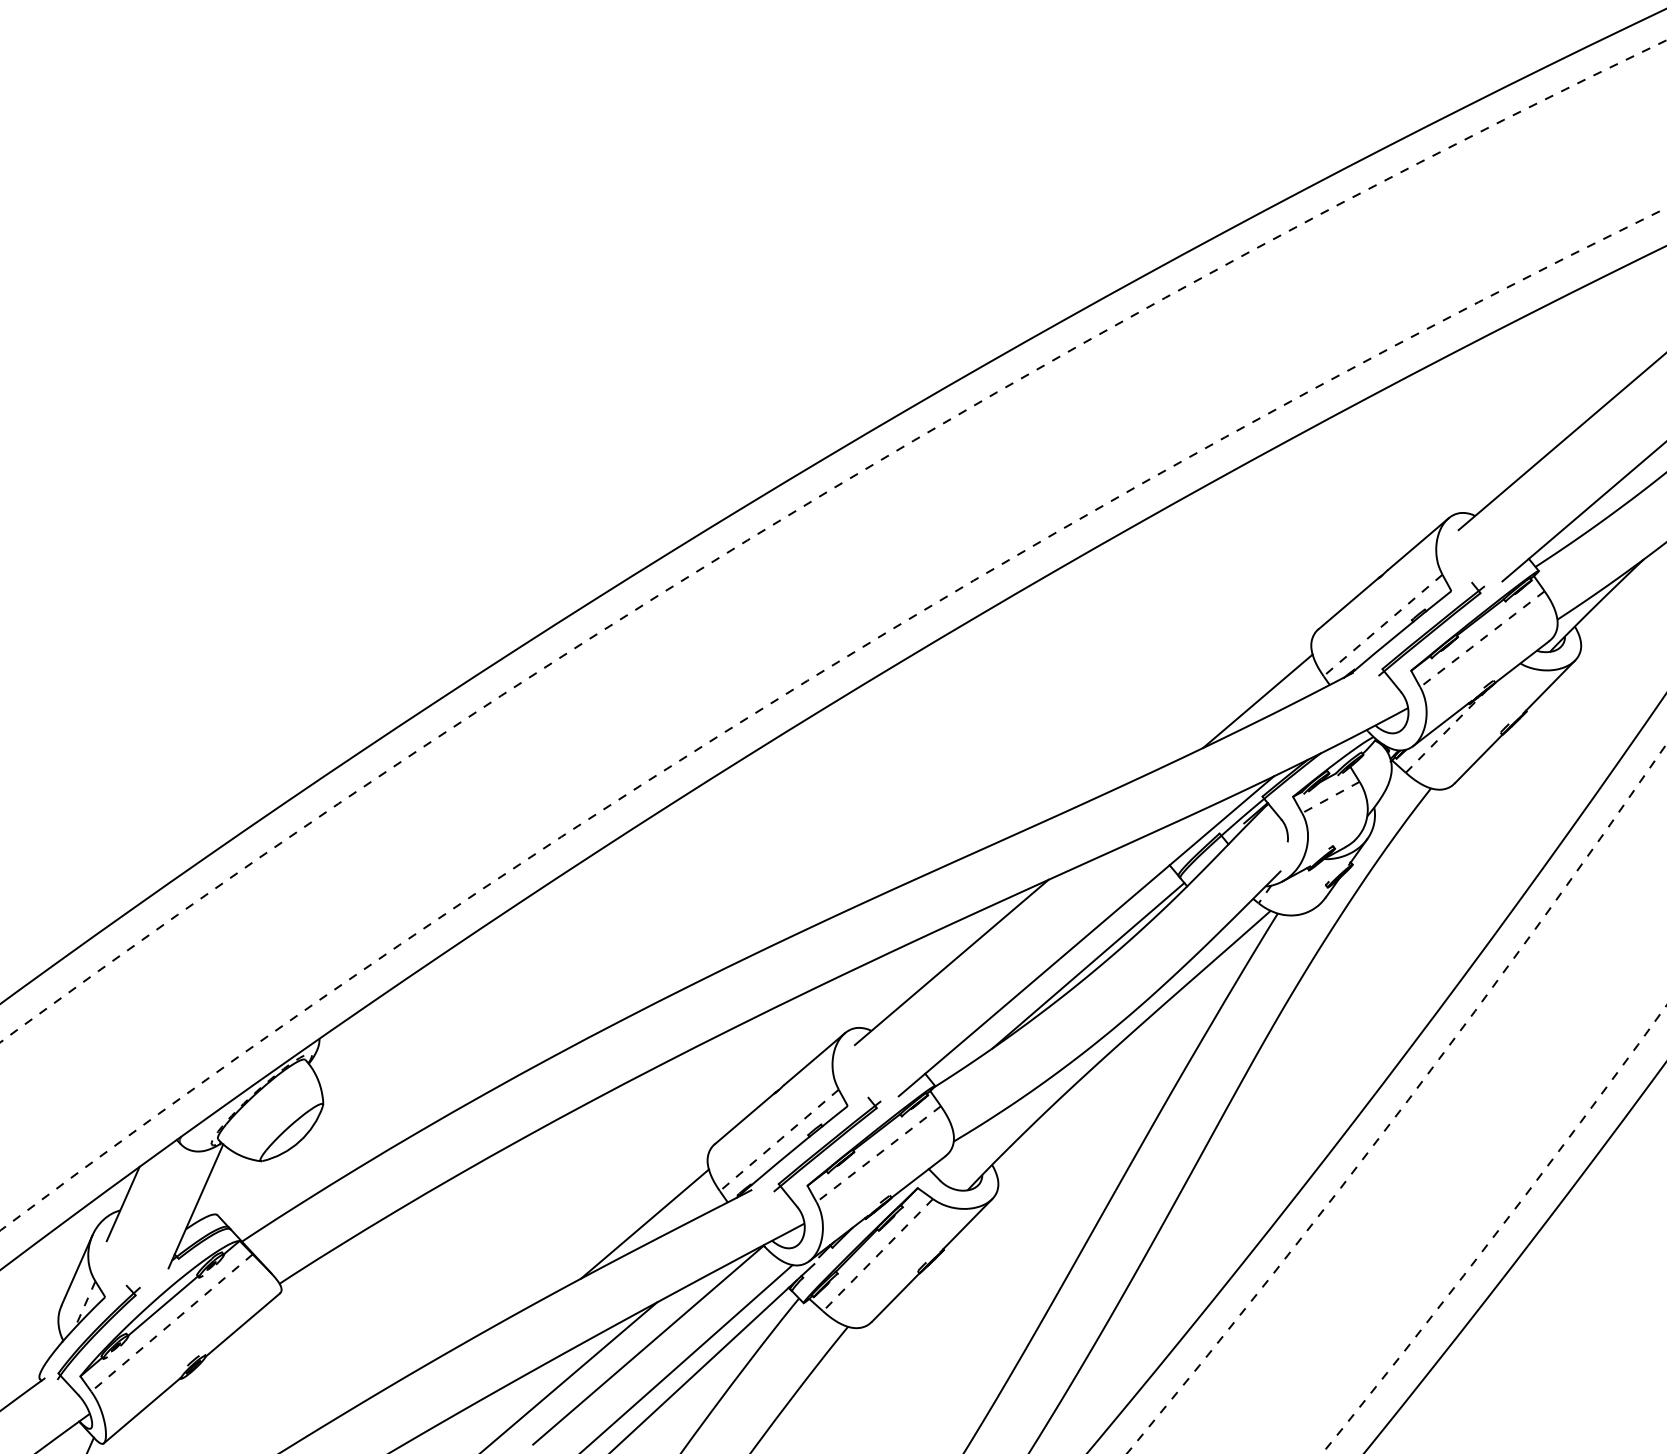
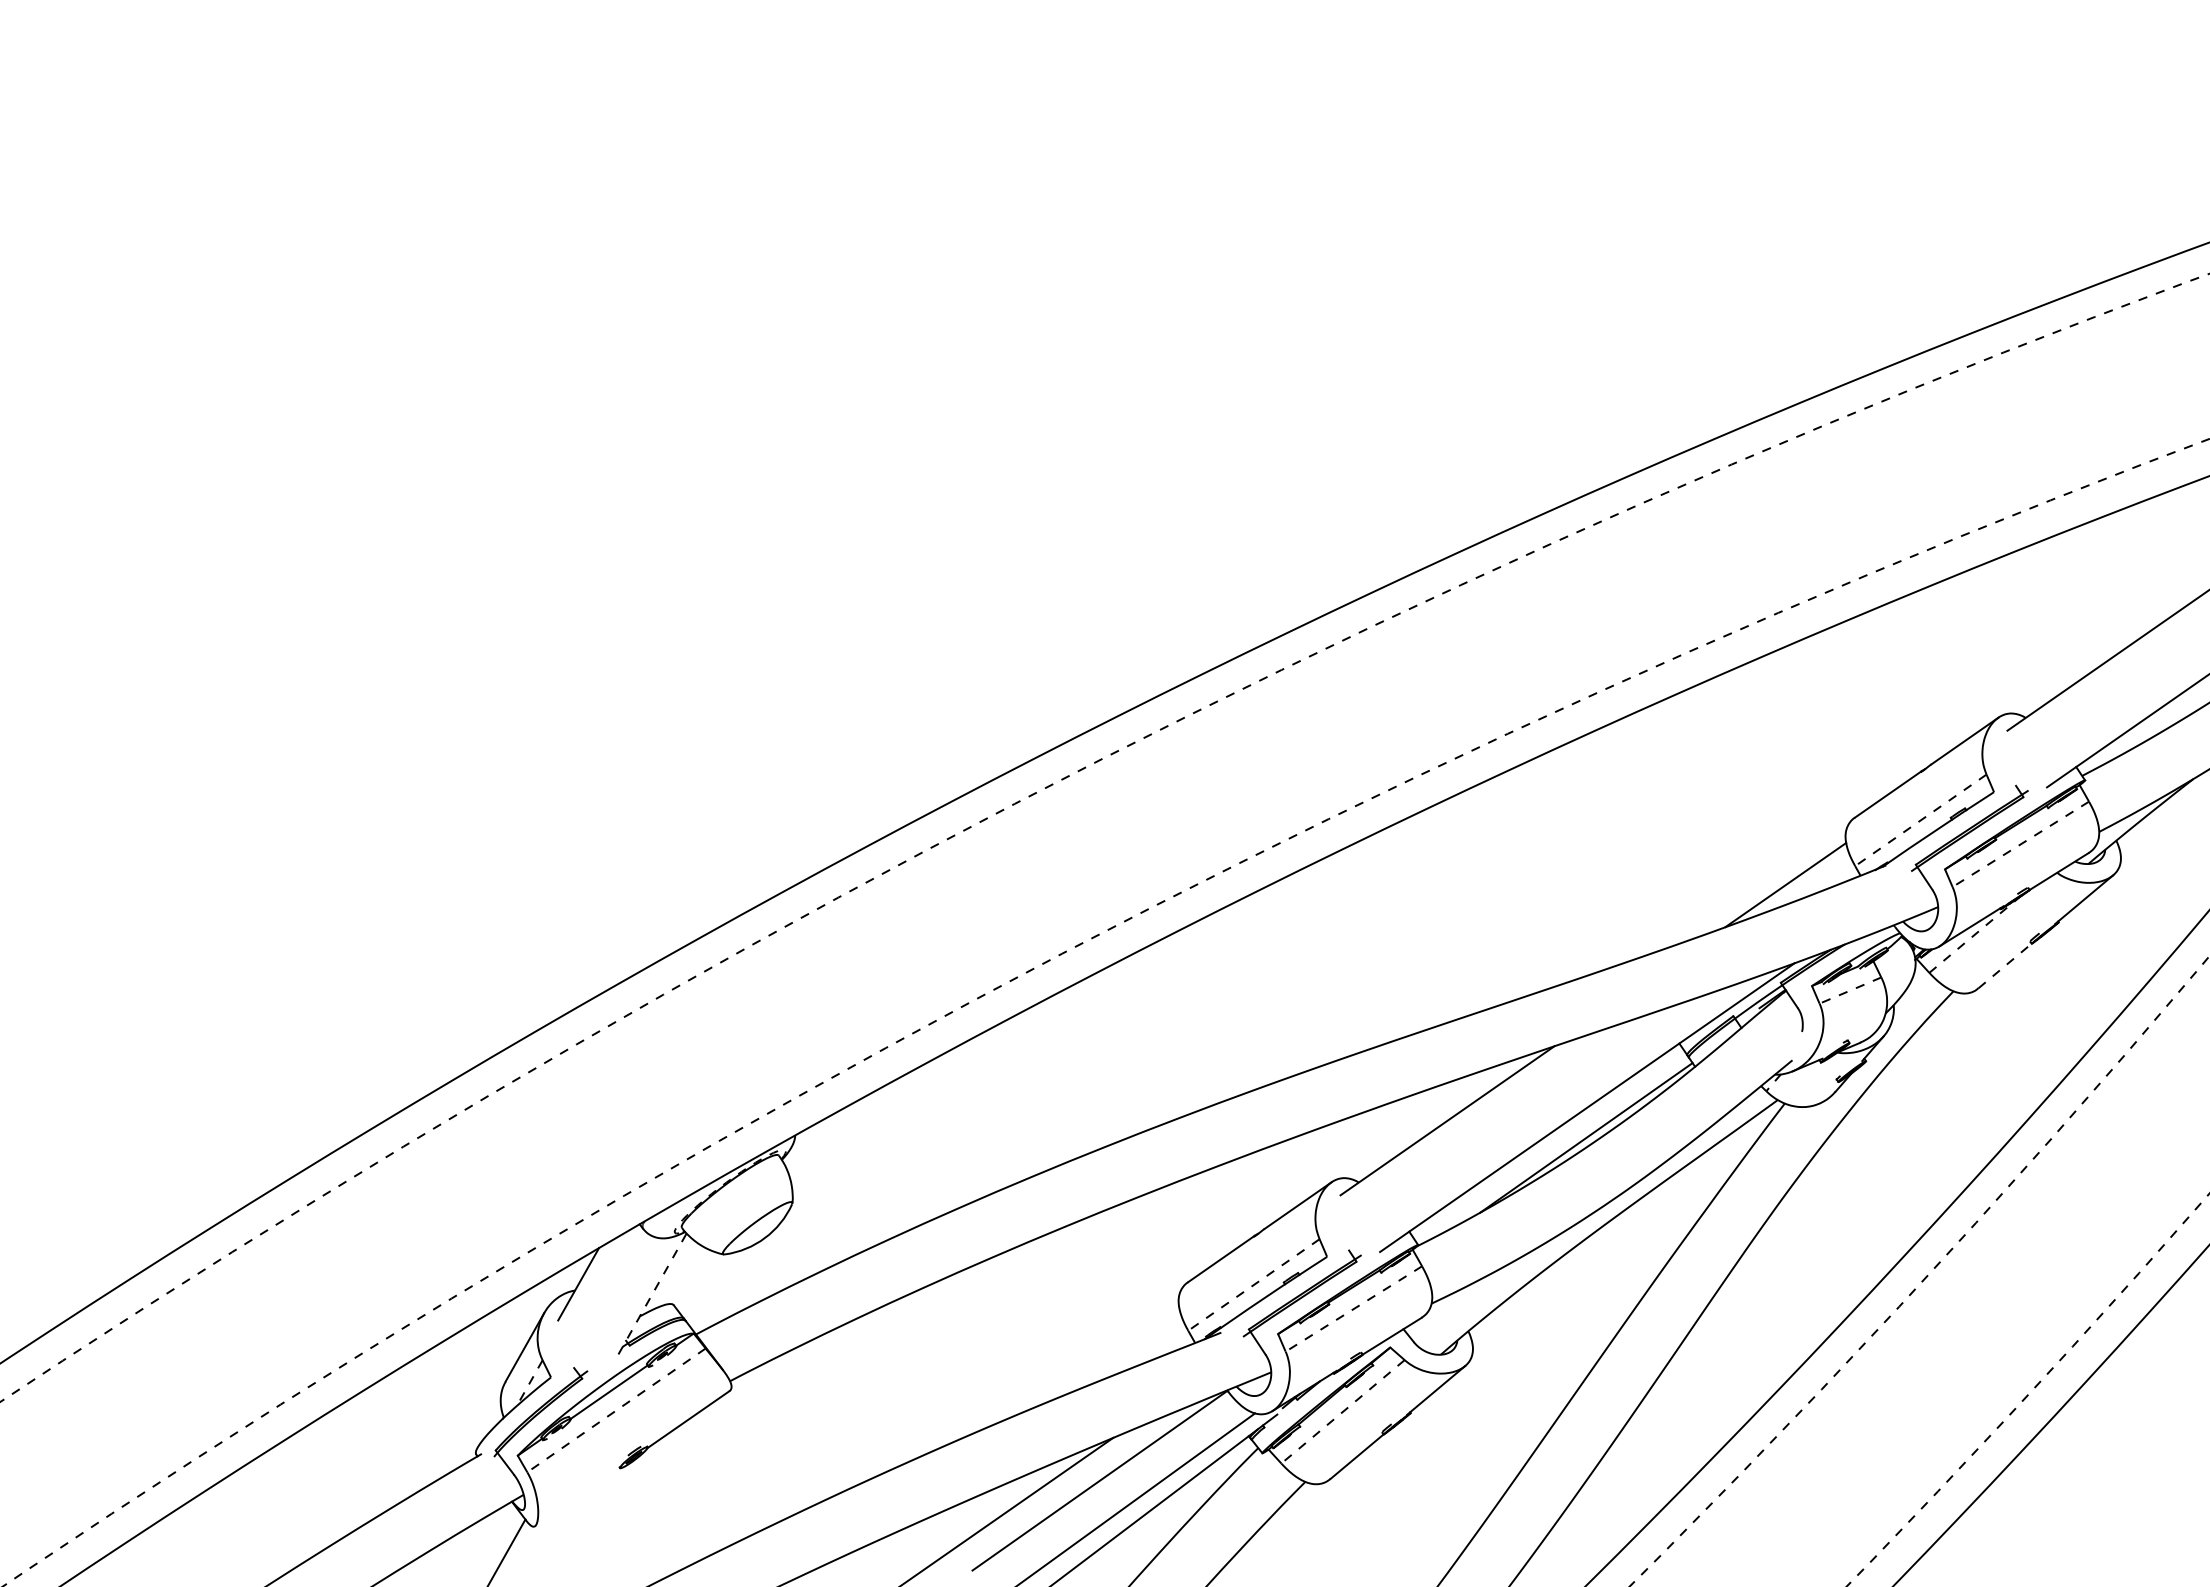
line: (1479, 758) -> (2005, 965), solid -> dashed
line: (195, 1205) -> (652, 1293), solid -> dashed
line: (644, 1223) -> (1108, 1356), removed
line: (141, 1410) -> (576, 1496), removed

